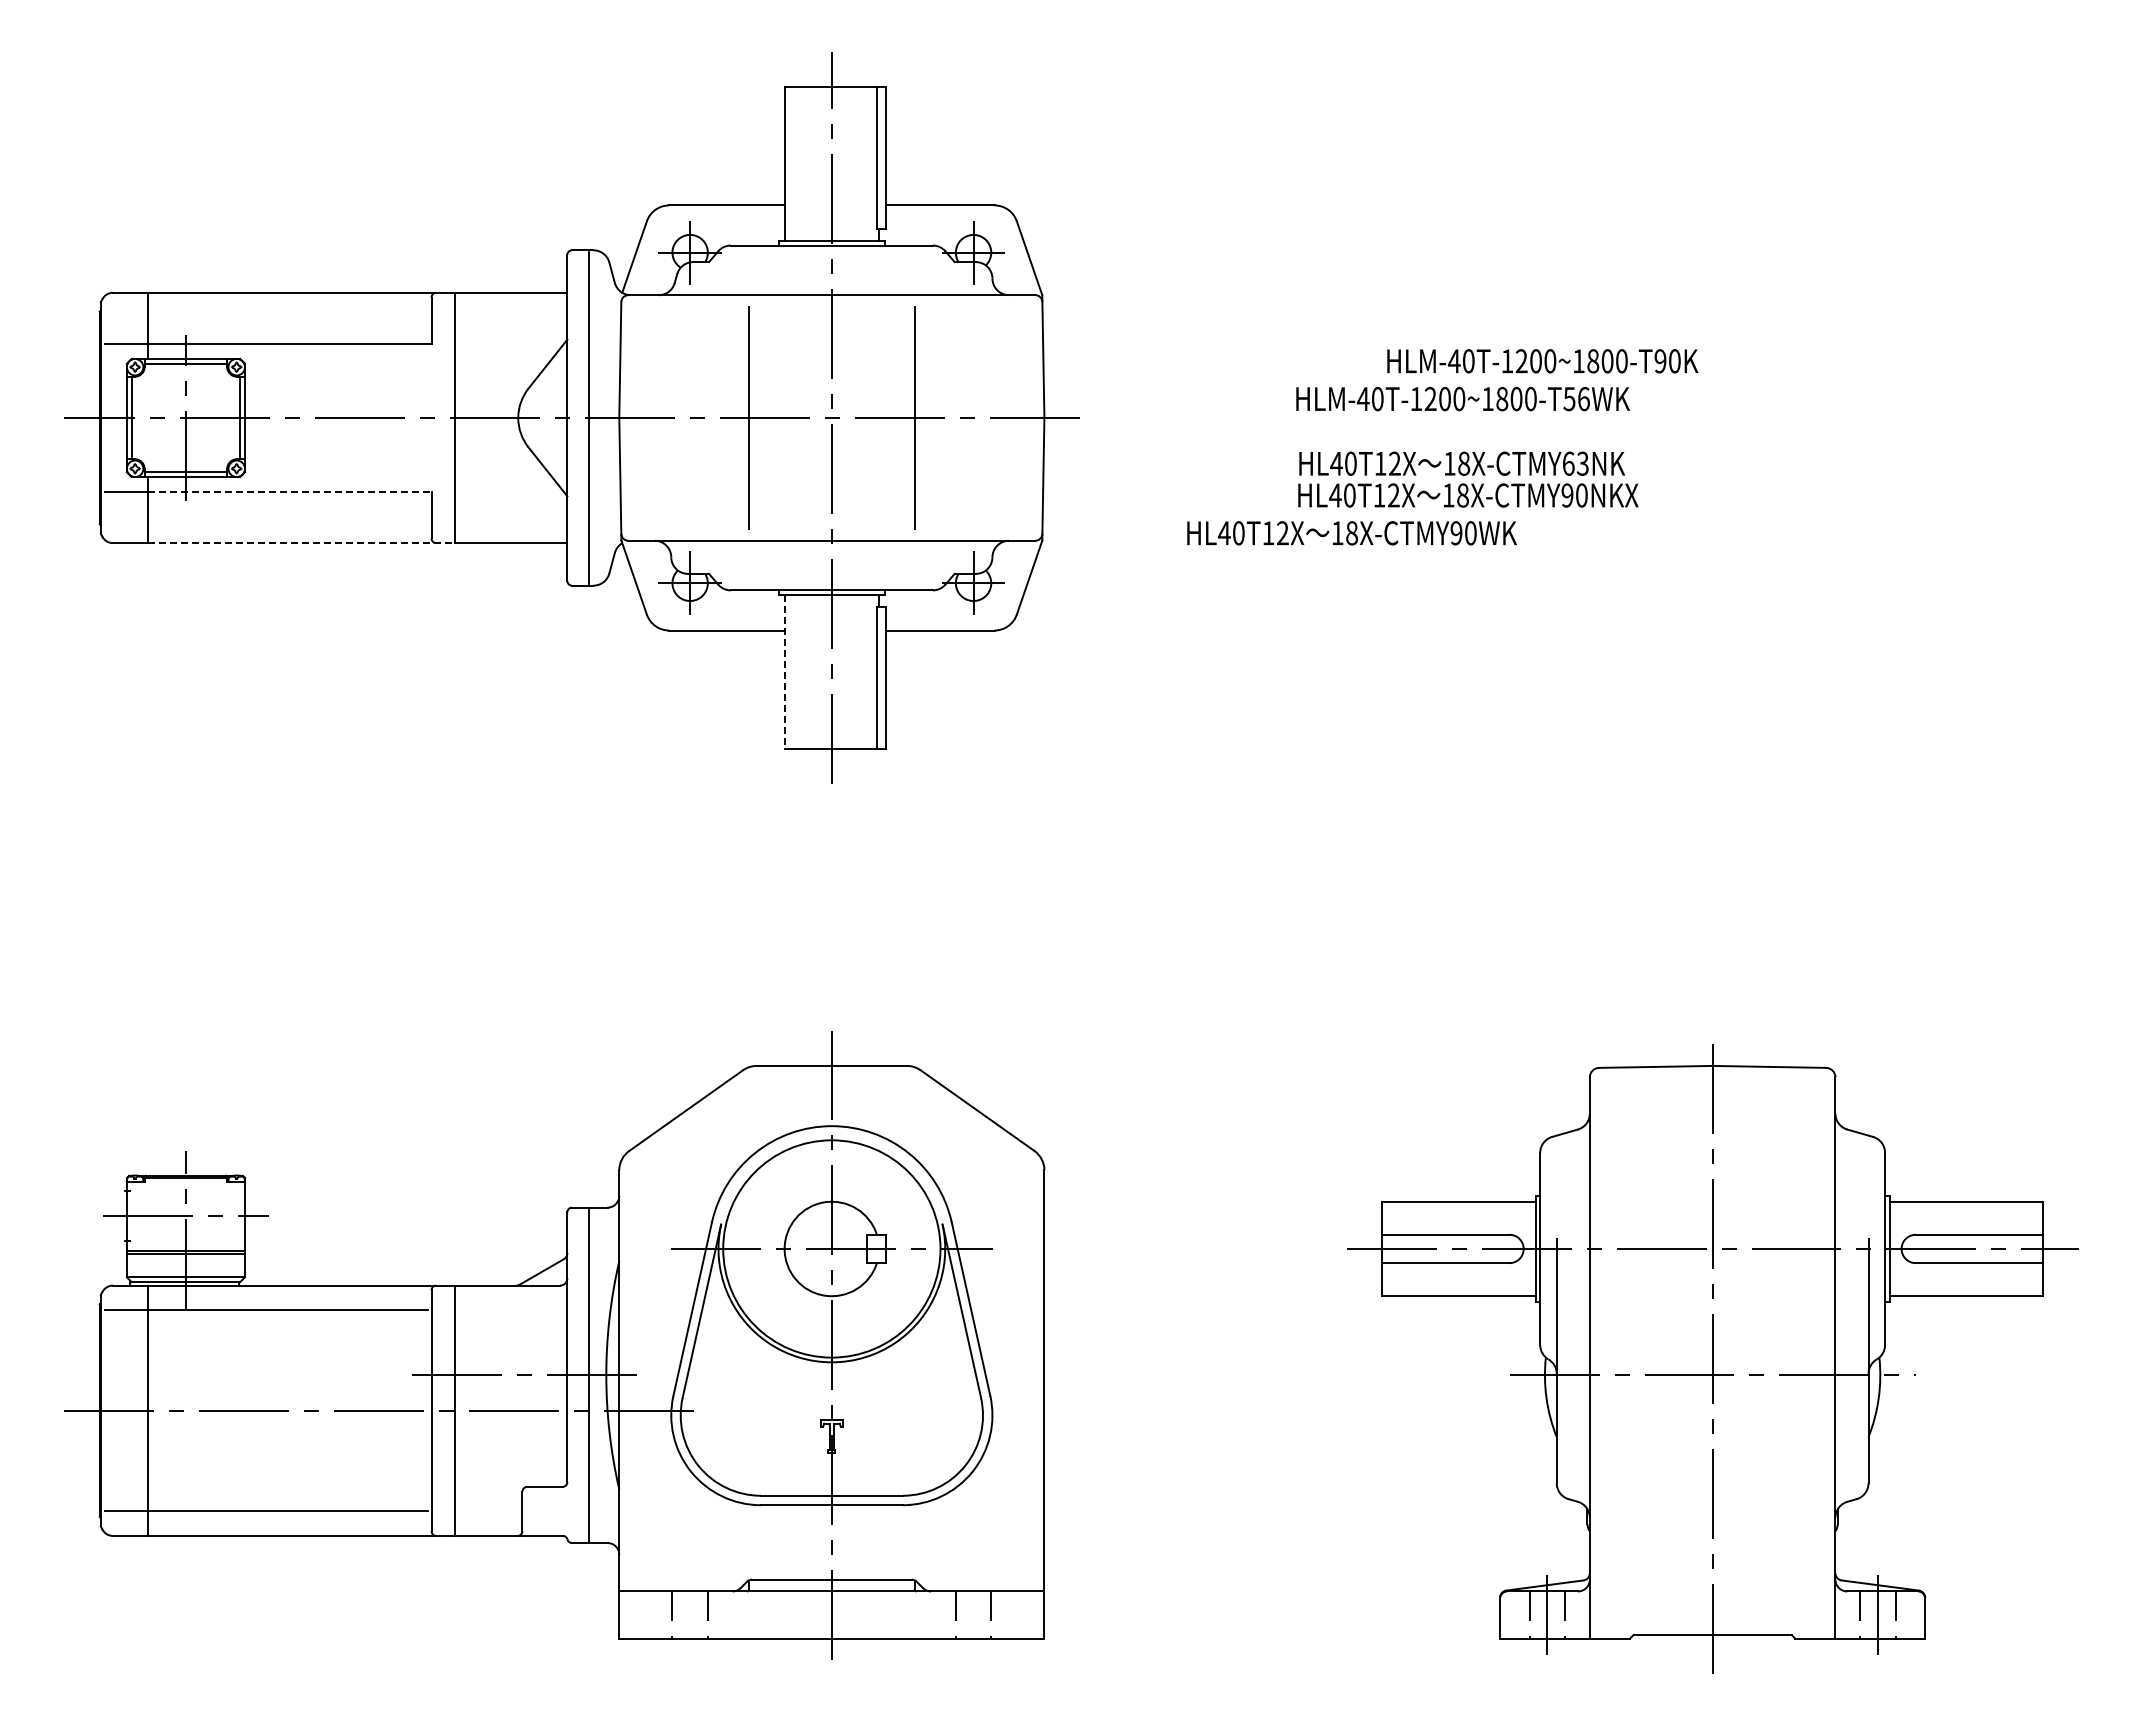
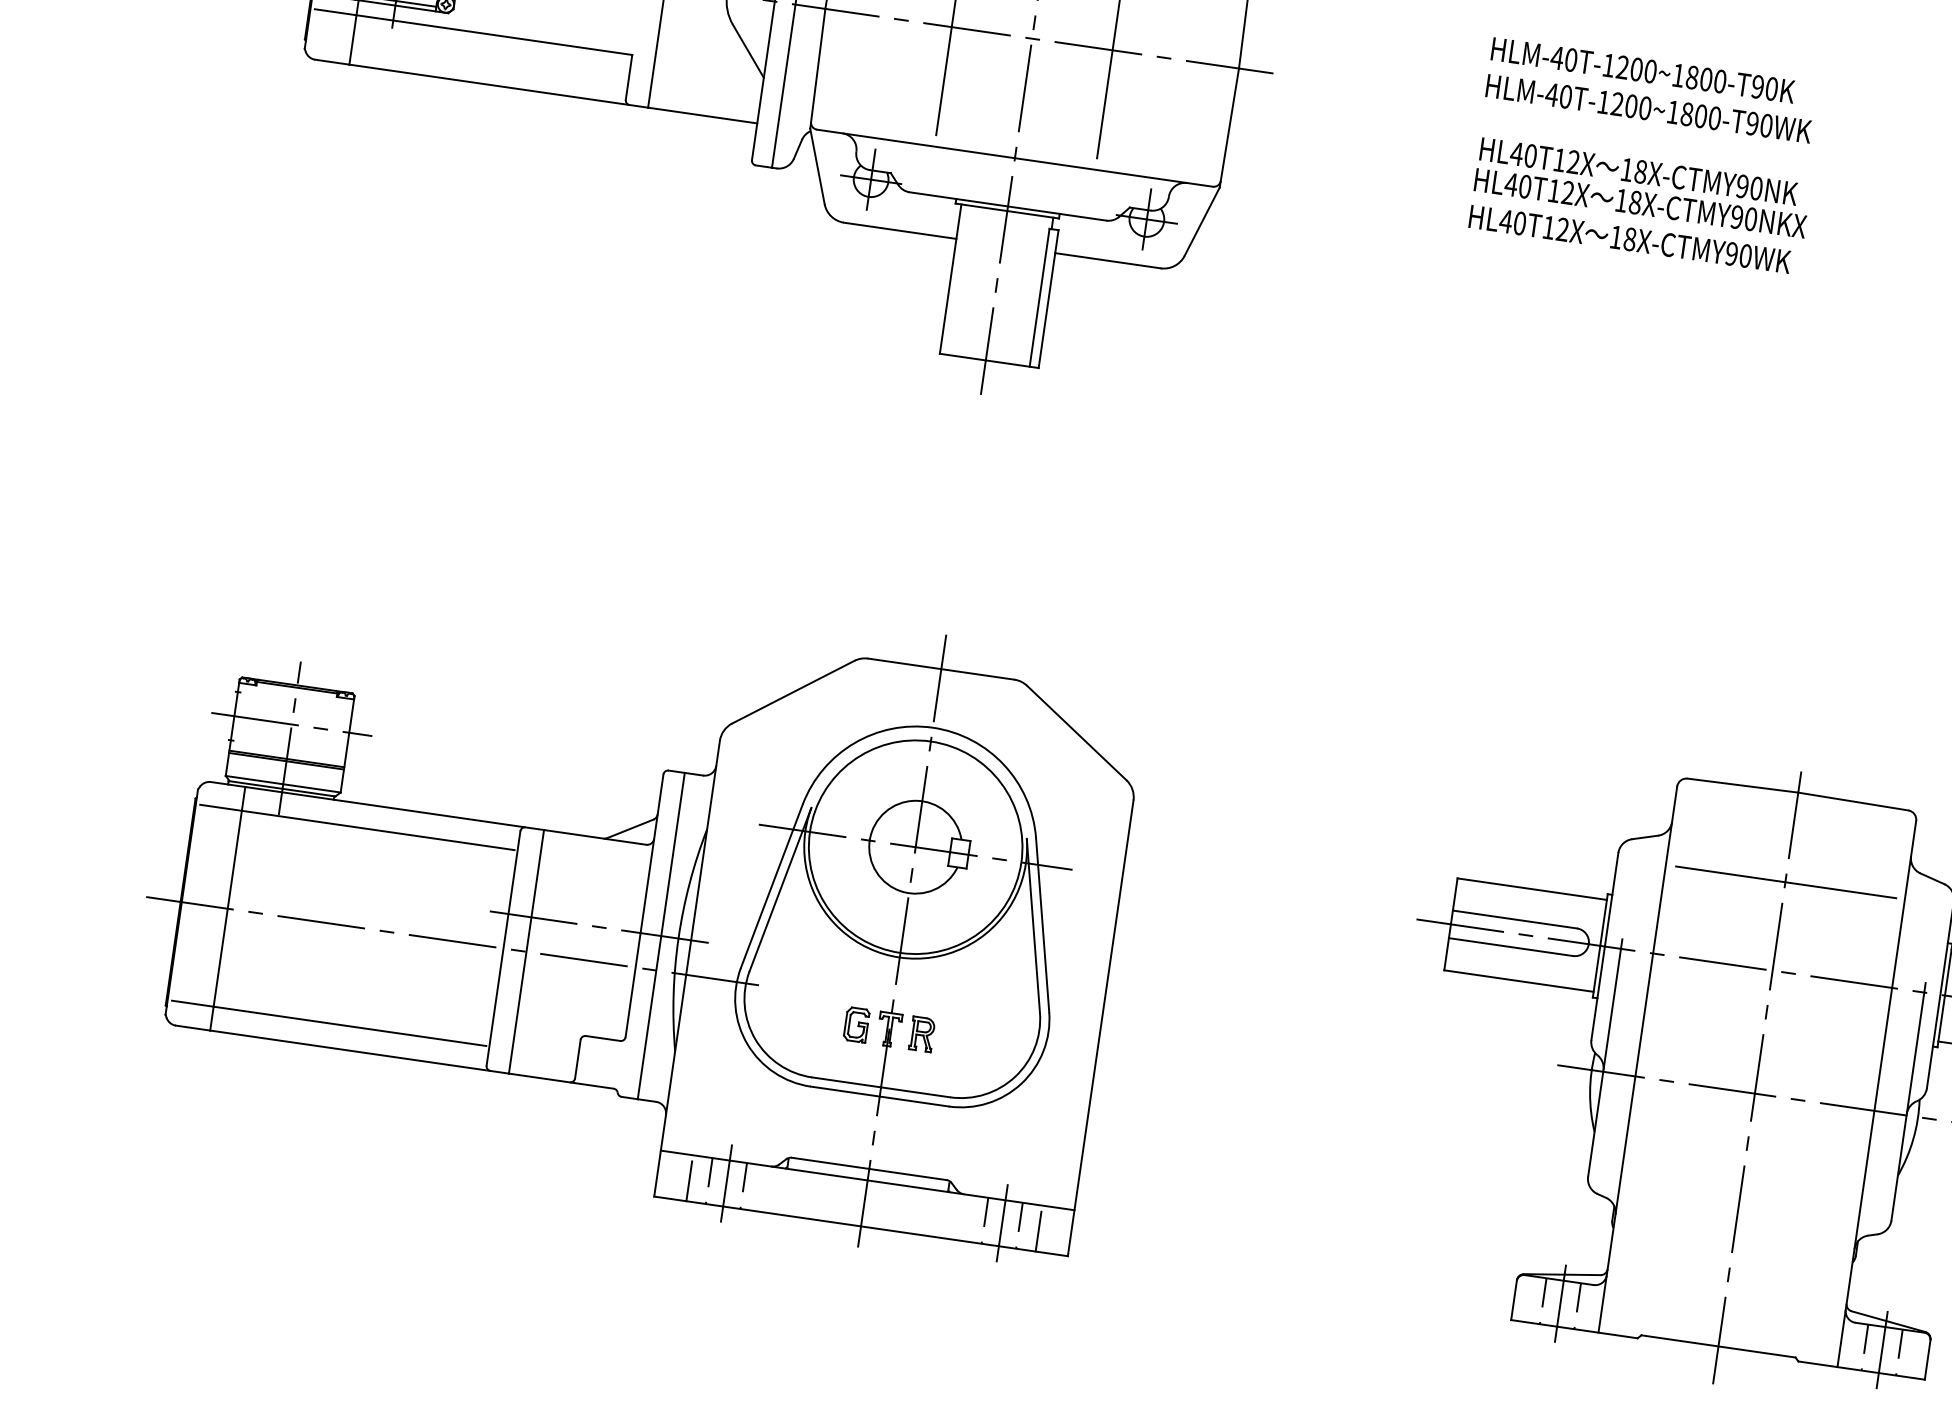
text: (1542, 361) -> (1642, 70), moved
text: (1576, 399) -> (1759, 125), HLM-40T-1200~1800-T56WK -> HLM-40T-1200~1800-T90WK
text: (1575, 463) -> (1749, 187), 18X-CTMY63NK -> 18X-CTMY90NK
line: (289, 492) -> (494, 35), dashed -> solid
text: (1351, 533) -> (1629, 239), moved
line: (301, 543) -> (498, 86), dashed -> solid
line: (784, 671) -> (950, 278), dashed -> solid
line: (1713, 1158) -> (1786, 882), added
part: (865, 1435) -> (922, 1033), added
part: (798, 1436) -> (856, 1025), added
line: (690, 1614) -> (726, 1183), added
line: (973, 1614) -> (1002, 1222), added
line: (652, 1617) -> (689, 1180), added
line: (1011, 1617) -> (1038, 1230), added

